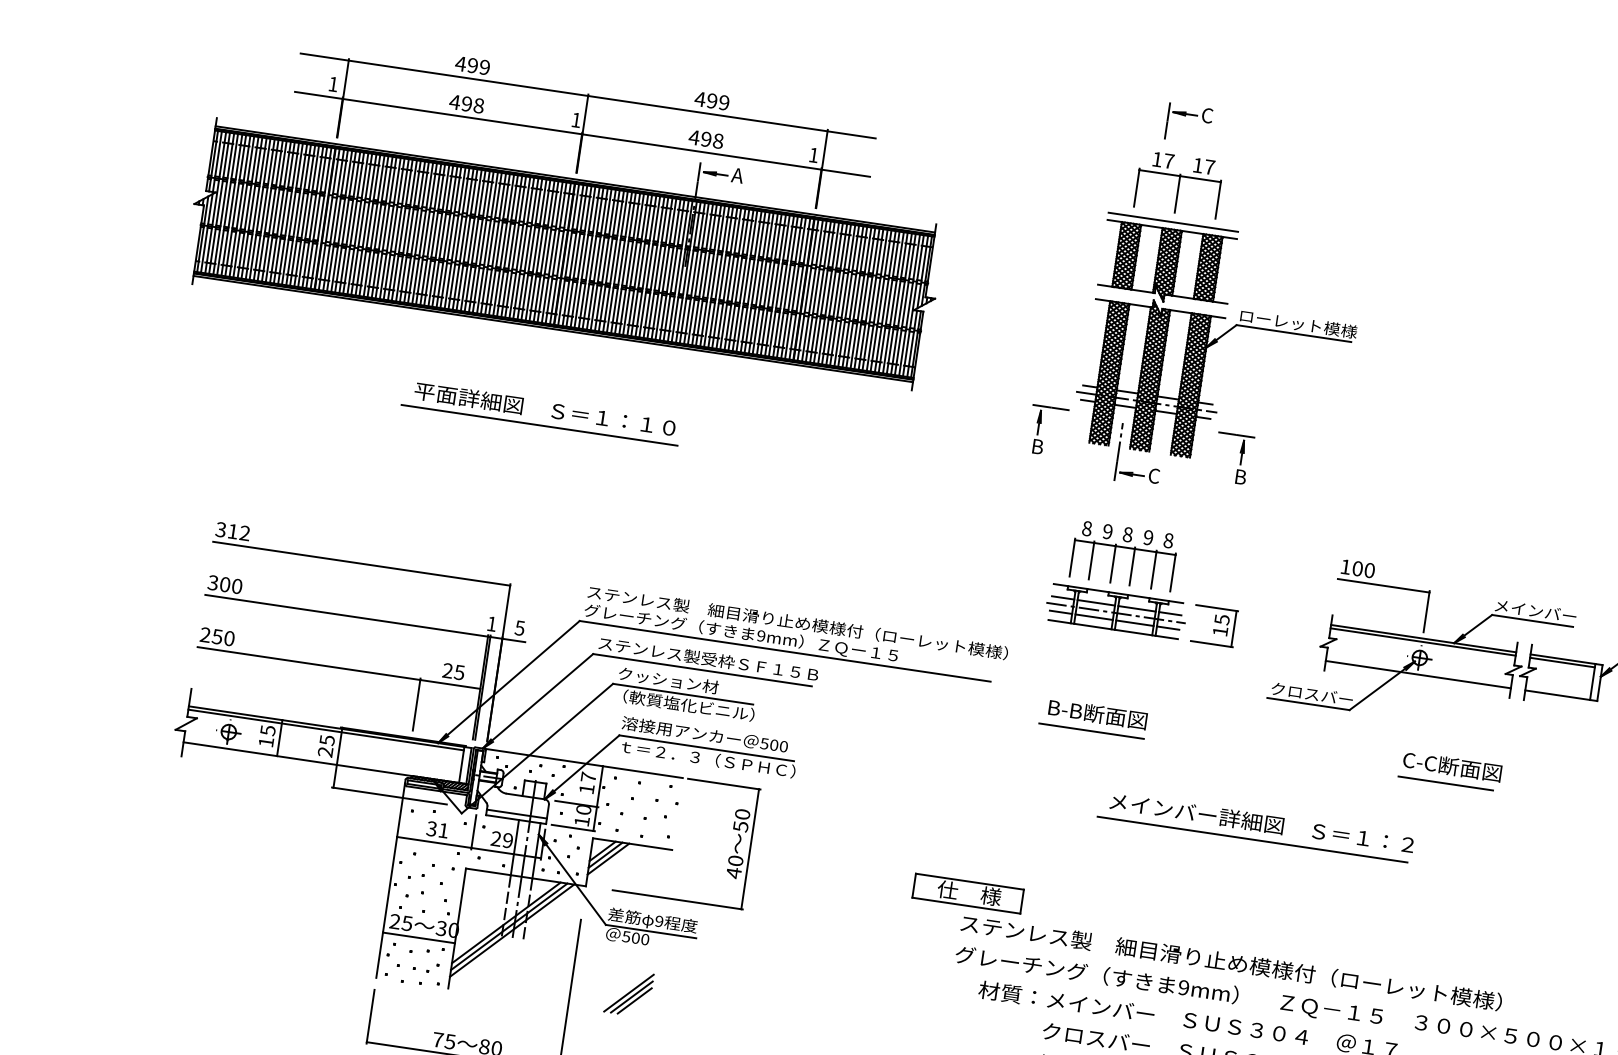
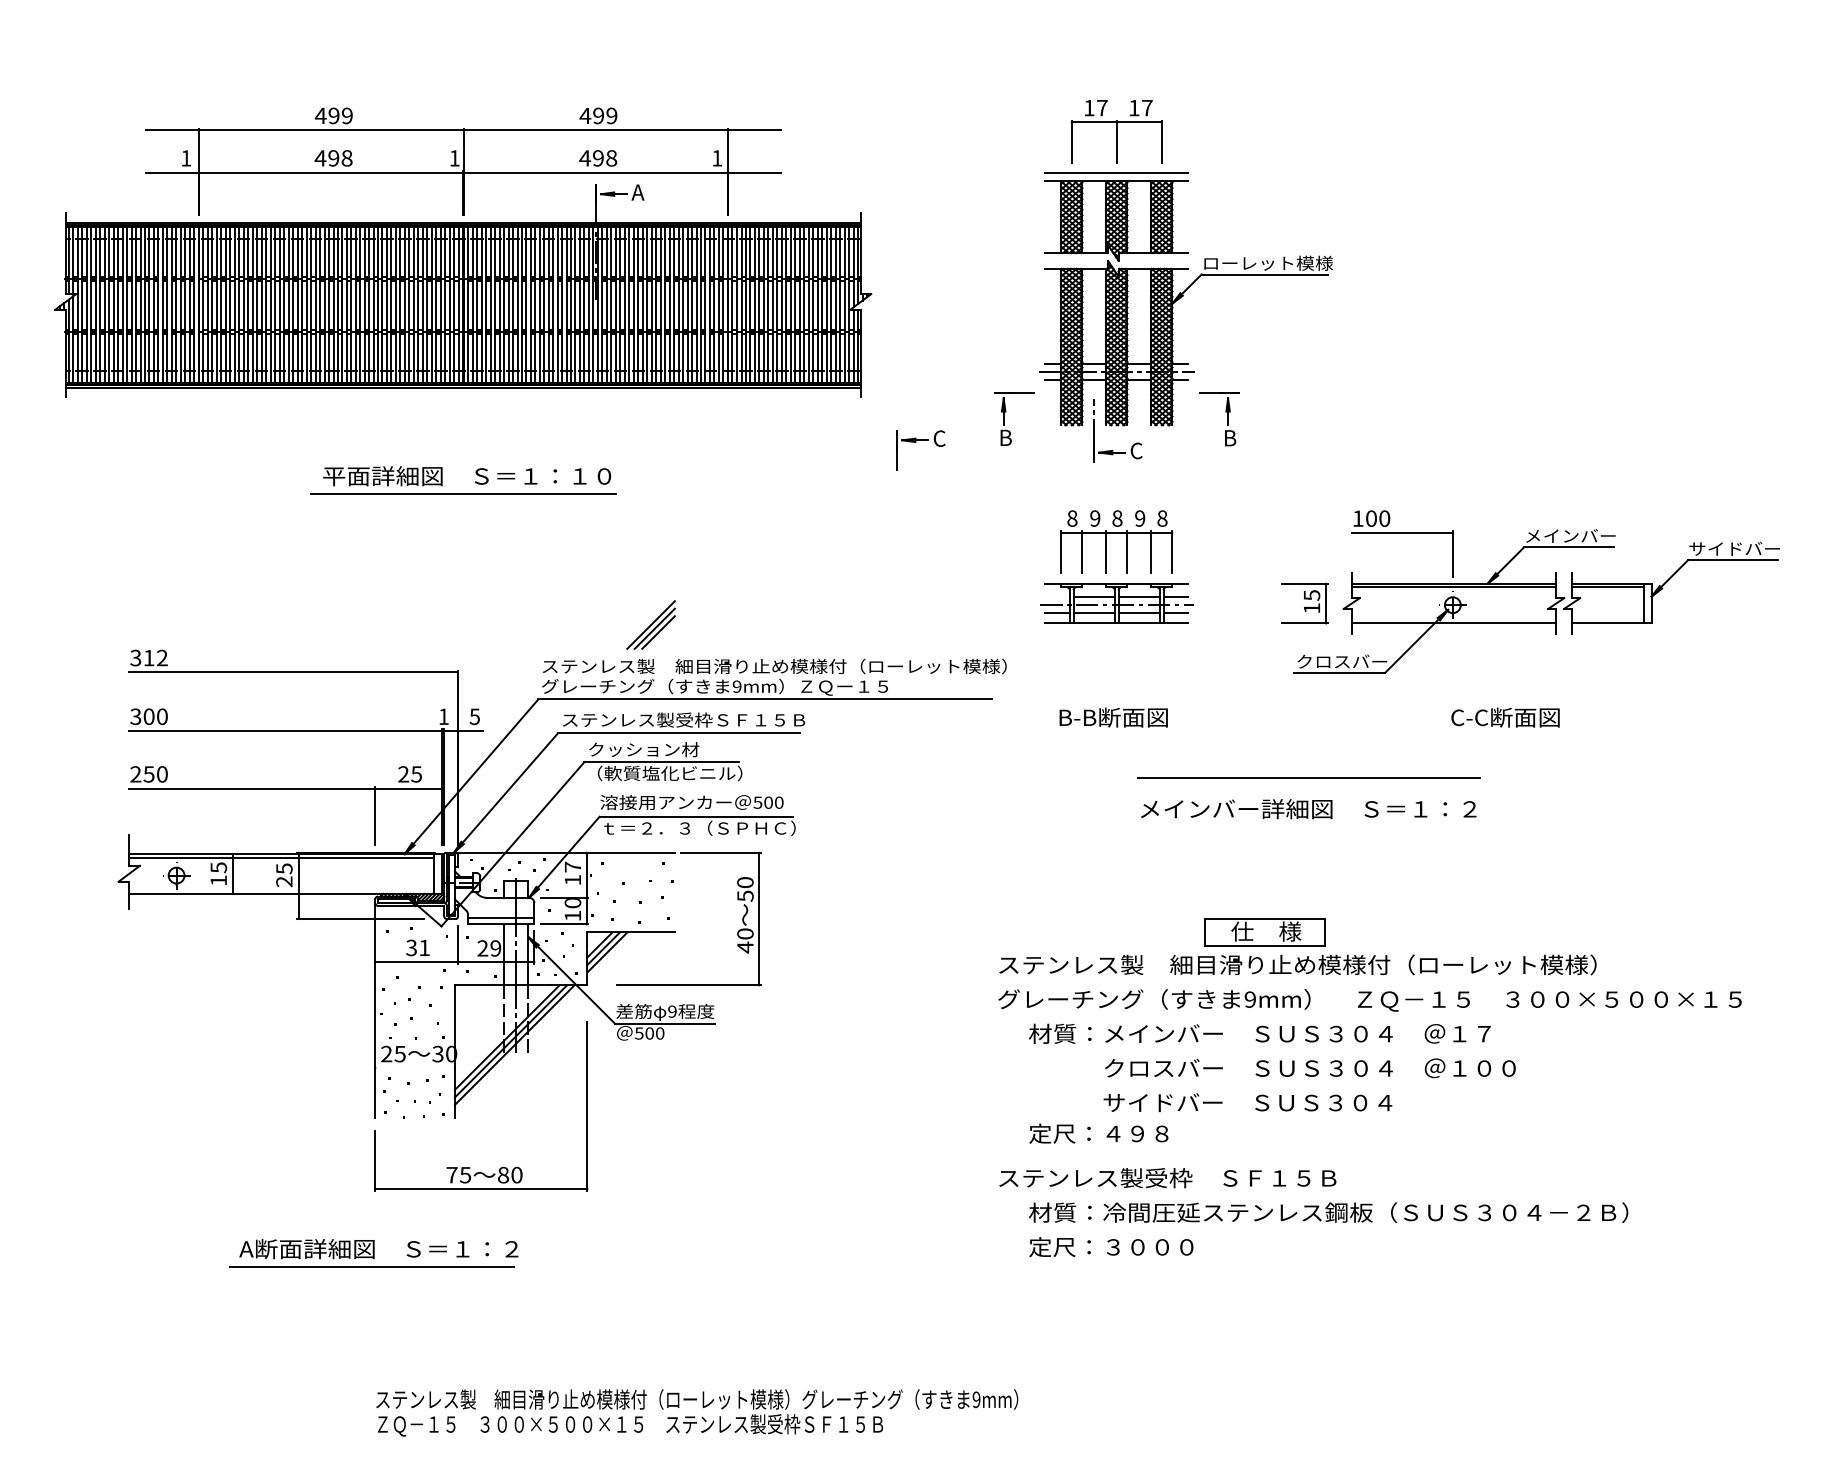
part: (1186, 116) -> (916, 442), moved
line: (1063, 598) -> (1057, 597), removed
part: (1214, 626) -> (1304, 603), moved
line: (1091, 730) -> (1109, 736), removed
line: (1445, 783) -> (1500, 736), removed
line: (1252, 838) -> (1308, 777), moved
part: (967, 893) -> (1264, 932), moved
line: (418, 937) -> (414, 1067), removed
part: (628, 992) -> (650, 624), moved

